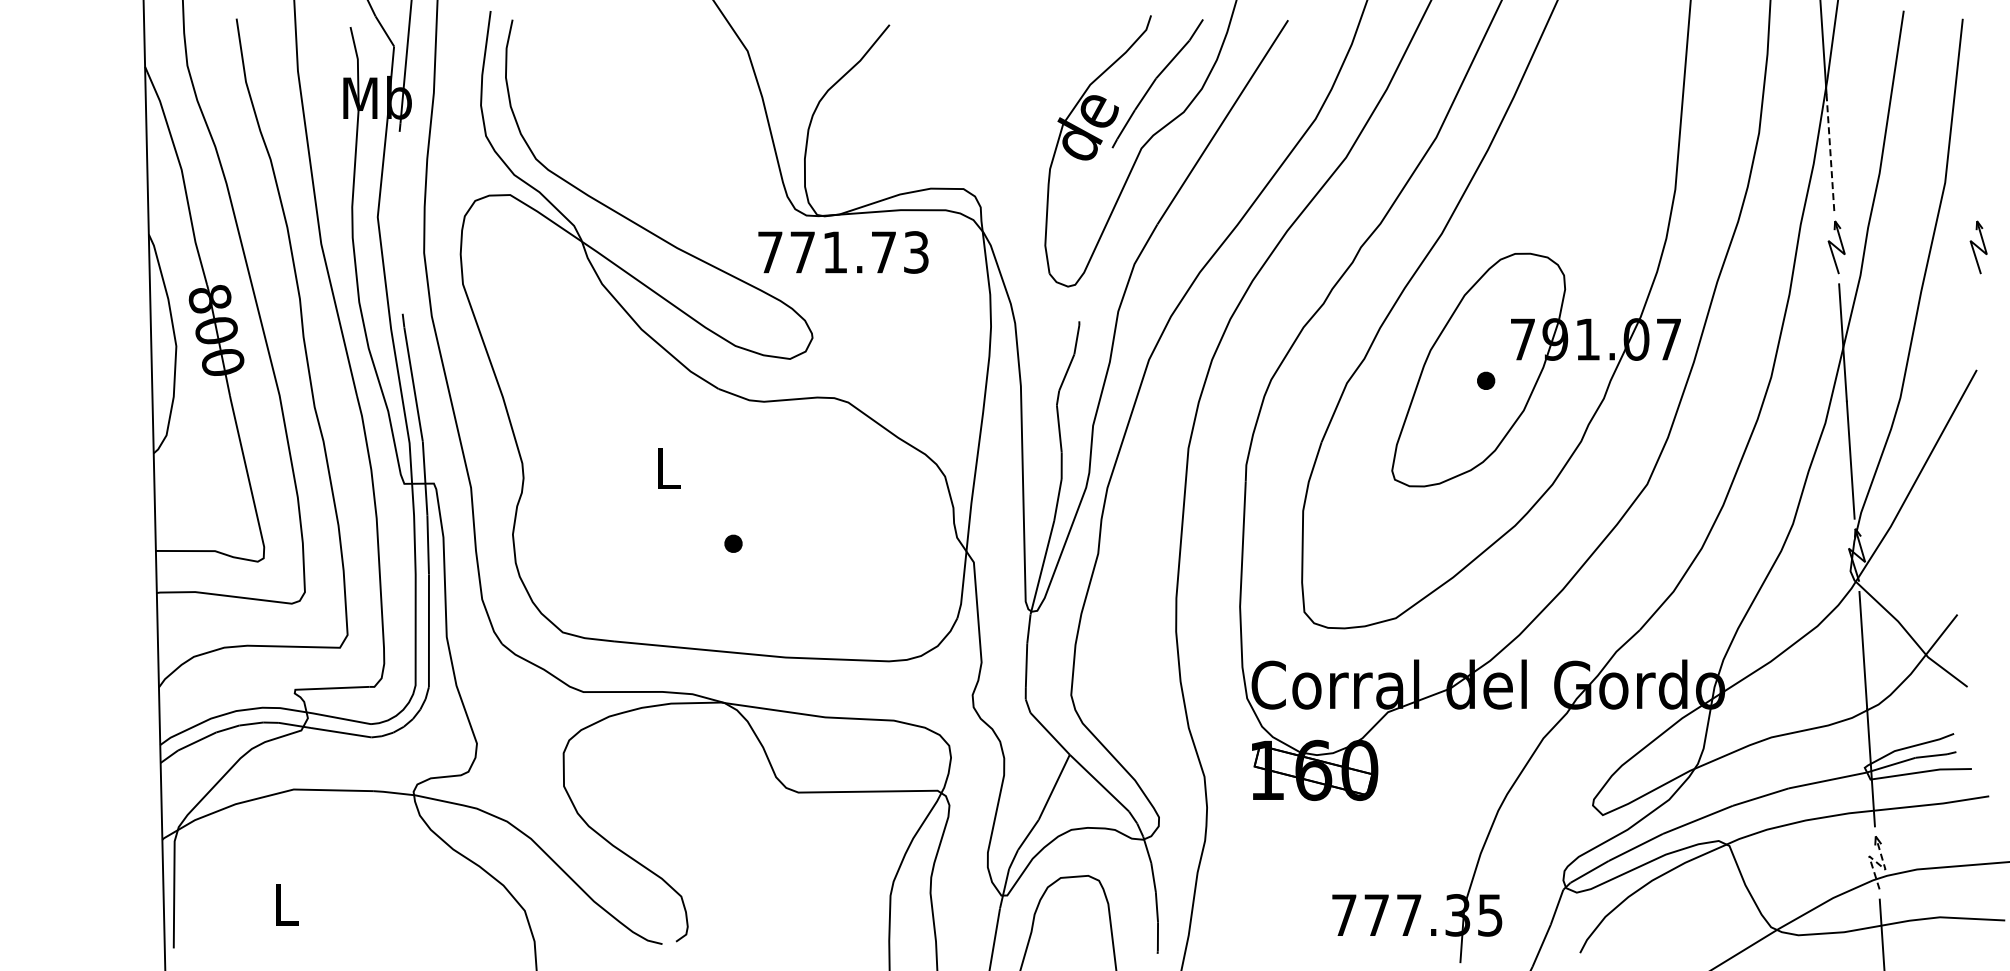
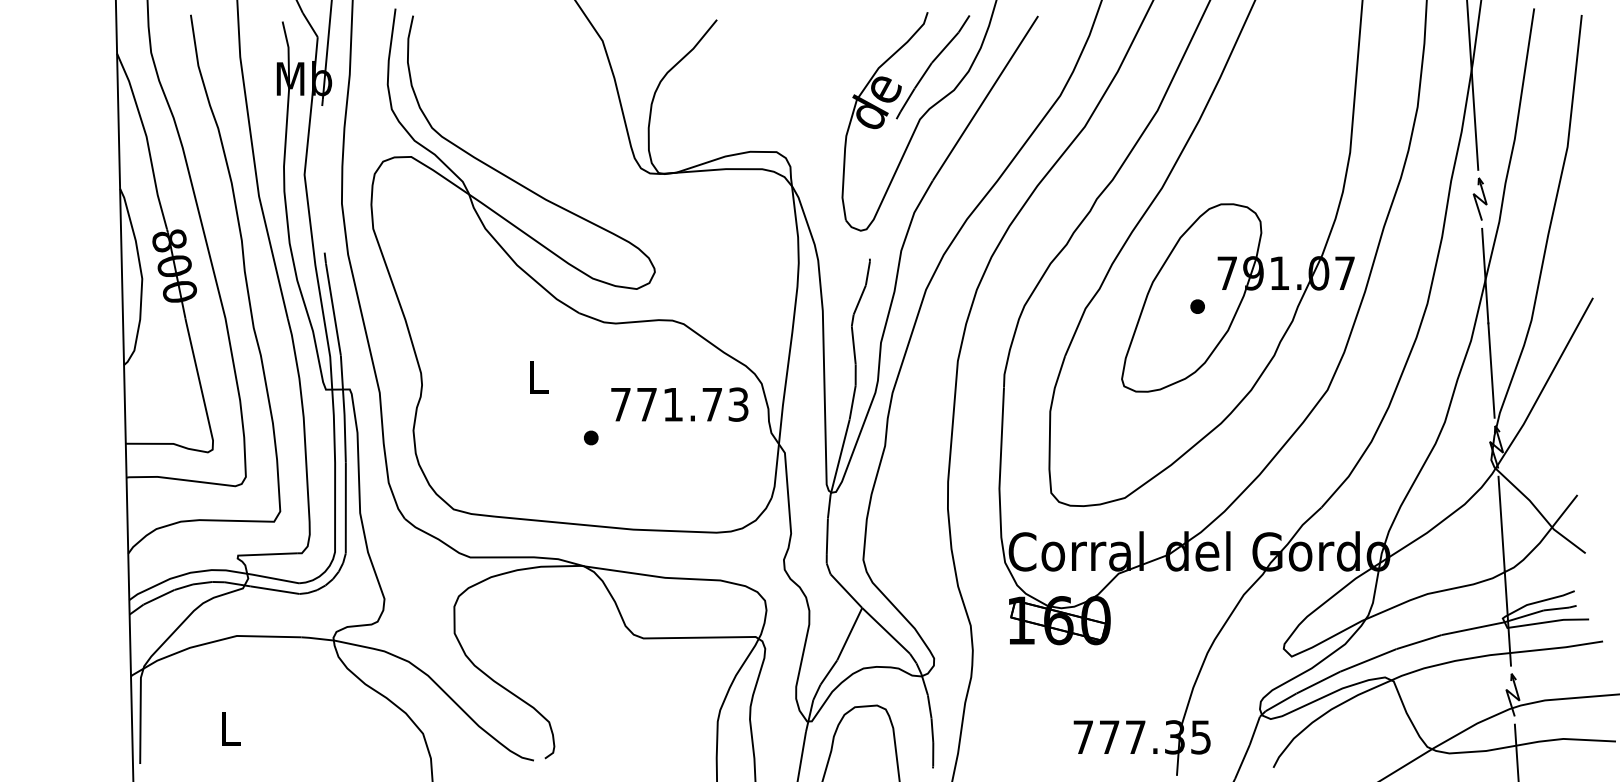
line: (1830, 152) -> (1475, 122), dashed -> solid
part: (1978, 247) -> (1594, 199), removed
text: (843, 252) -> (679, 404), moved
line: (1877, 862) -> (1513, 694), dashed -> solid

